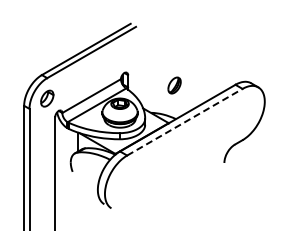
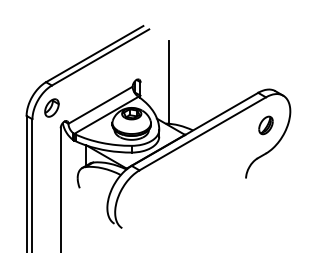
line: (153, 75) -> (168, 82), added
part: (174, 85) -> (265, 125), moved
line: (184, 122) -> (202, 134), dashed -> solid

